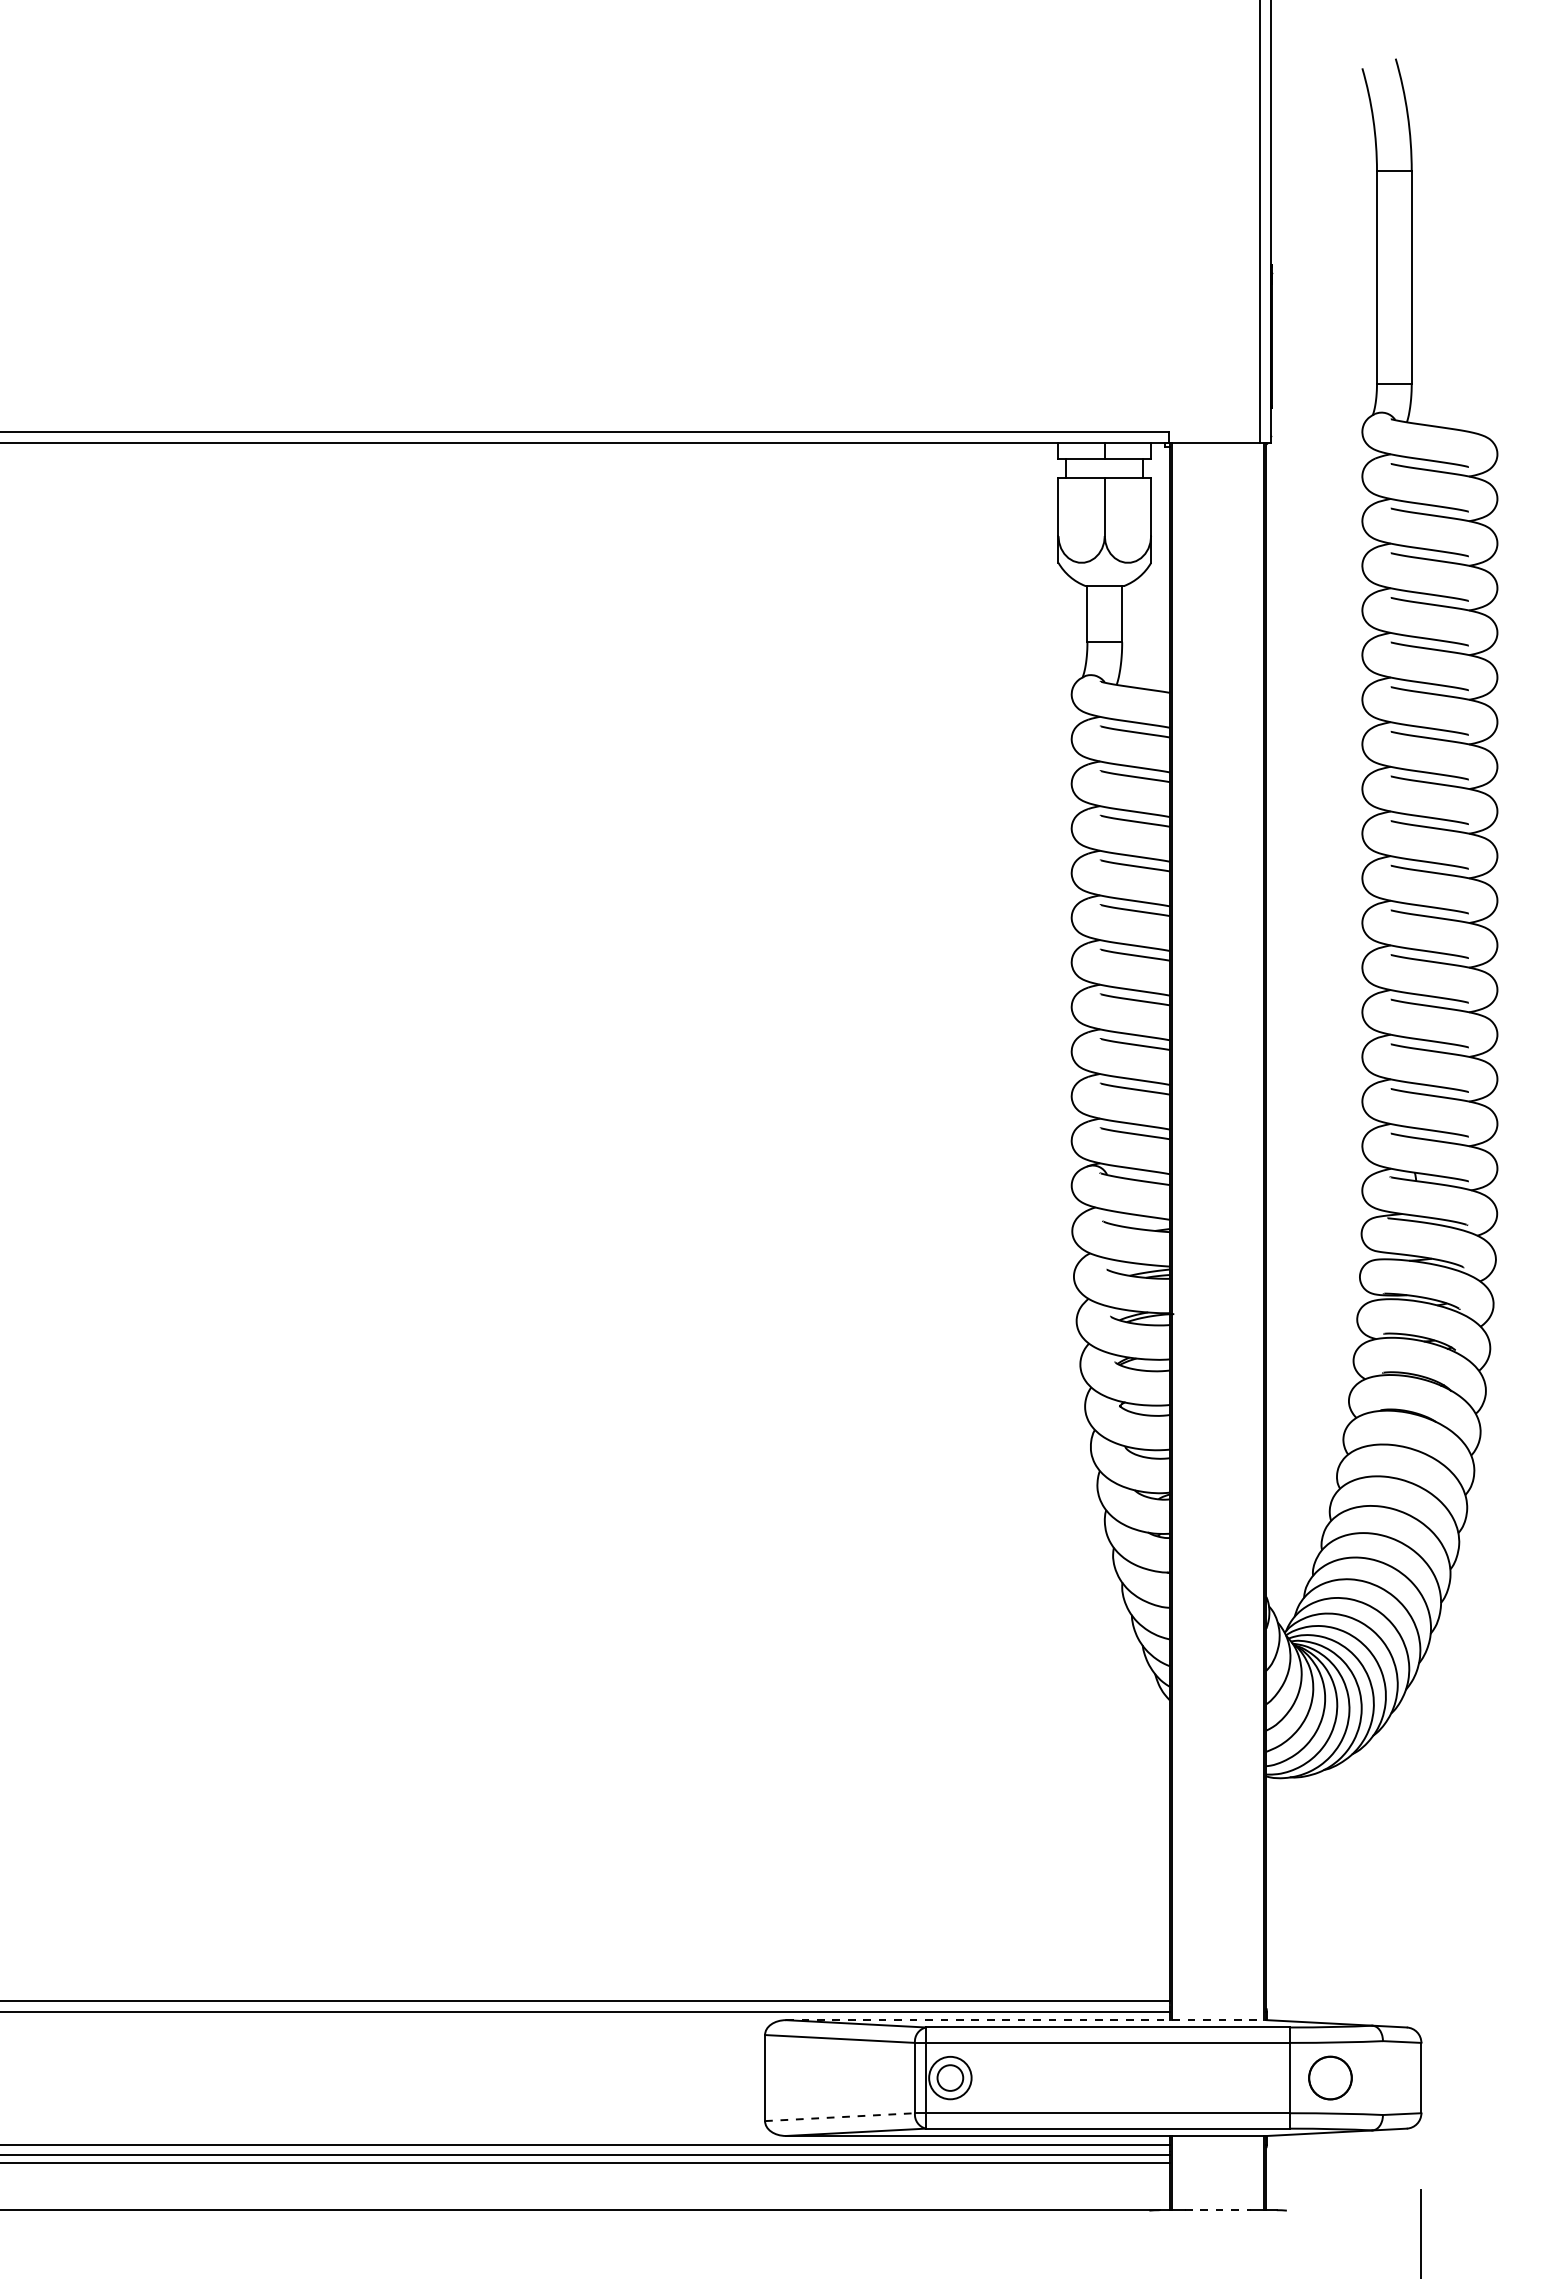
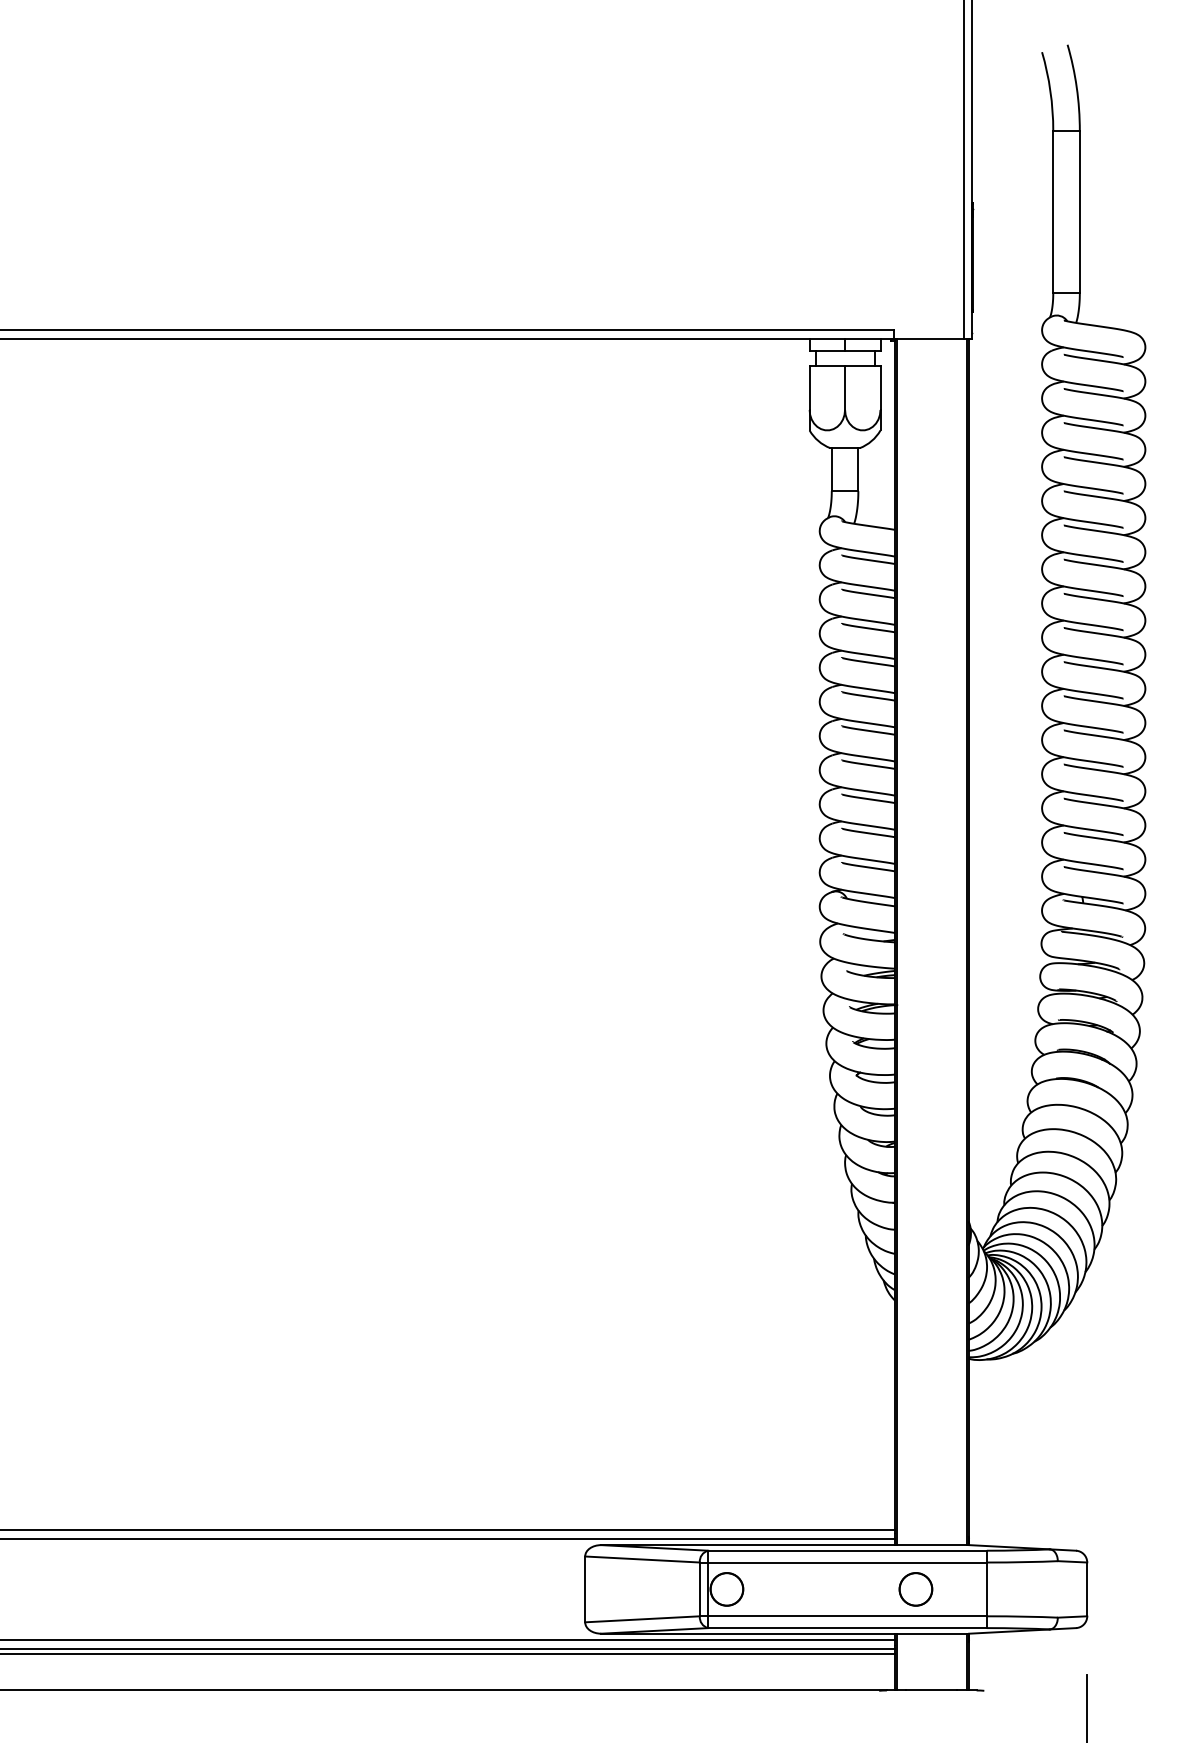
line: (1027, 2020) -> (785, 1545), dashed -> solid
circle: (949, 2077) -> (726, 1588), size x1.67
part: (1330, 2077) -> (915, 1588), moved
line: (840, 2117) -> (642, 1619), dashed -> solid
line: (1218, 2210) -> (932, 1690), dashed -> solid

